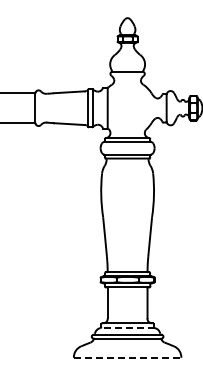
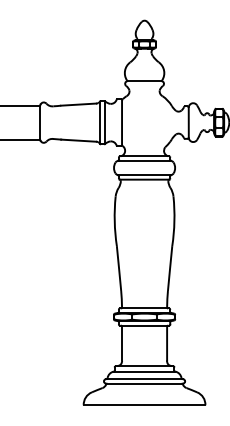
line: (127, 328) -> (144, 372), dashed -> solid
line: (127, 357) -> (144, 404), dashed -> solid

